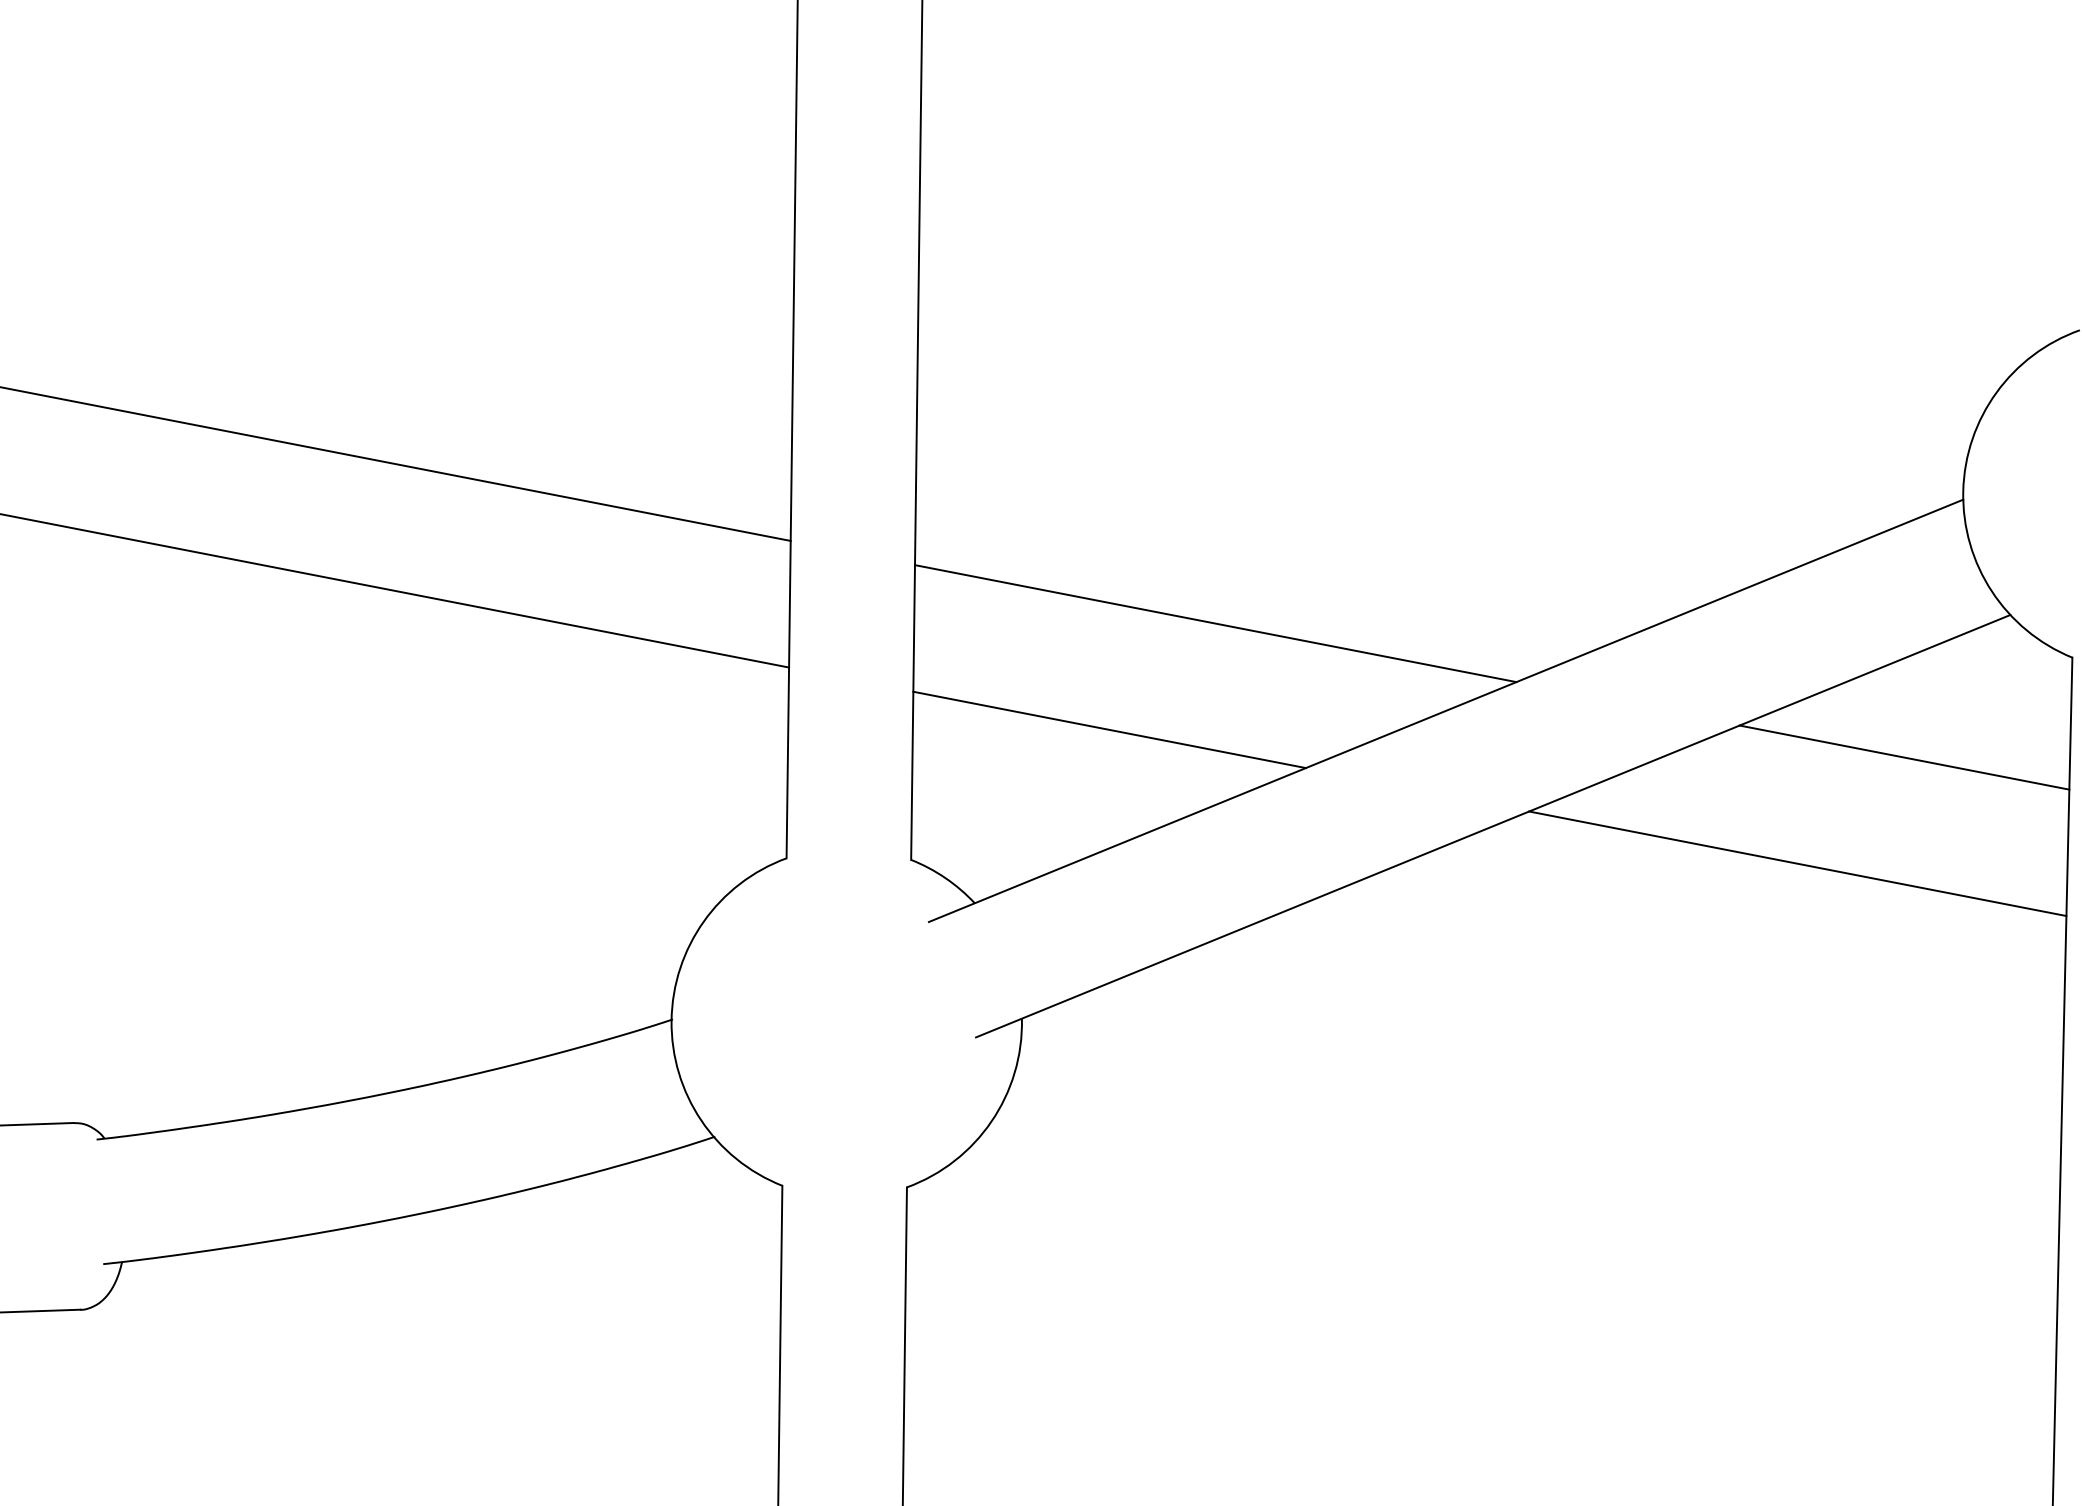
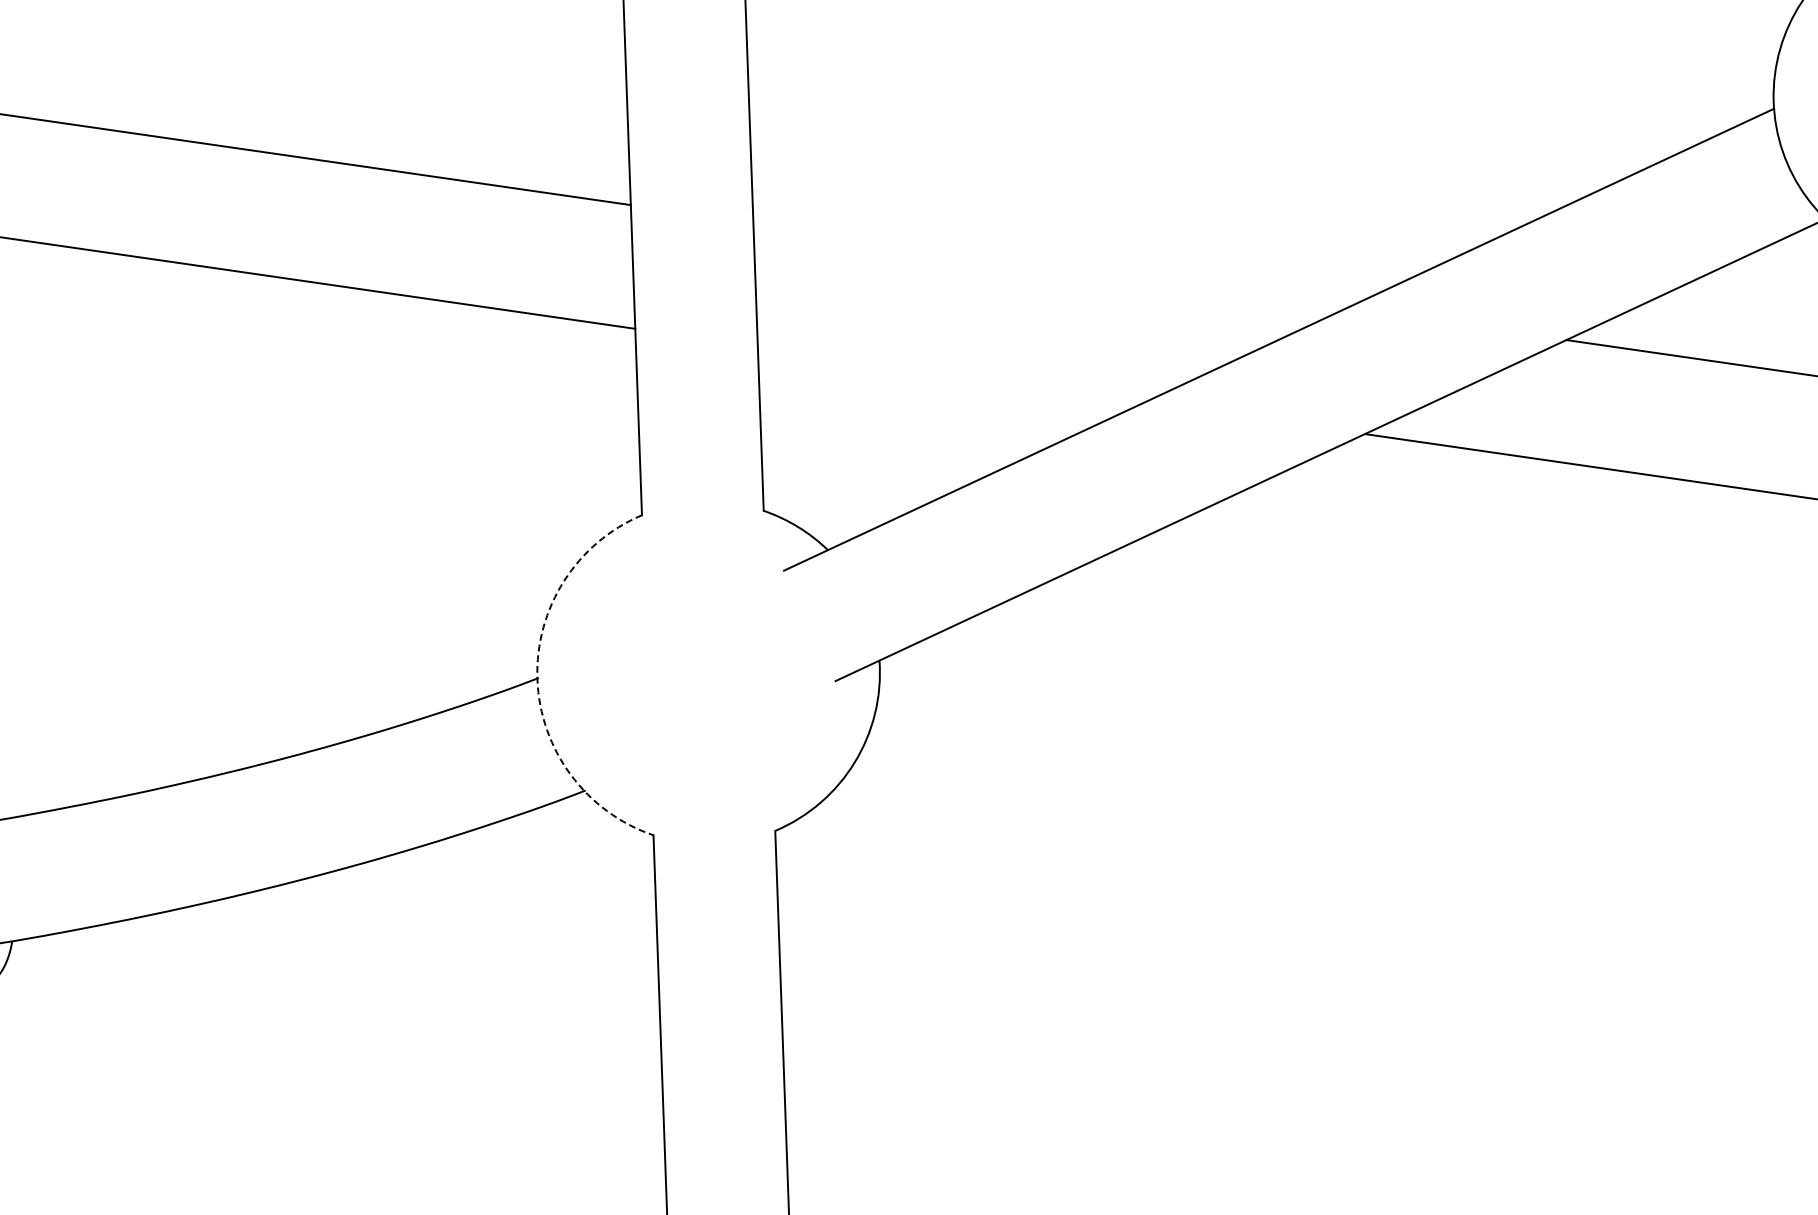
line: (1215, 623) -> (1049, 265), removed
line: (1109, 729) -> (951, 374), removed
arc: (671, 1020) -> (537, 679), solid -> dashed

